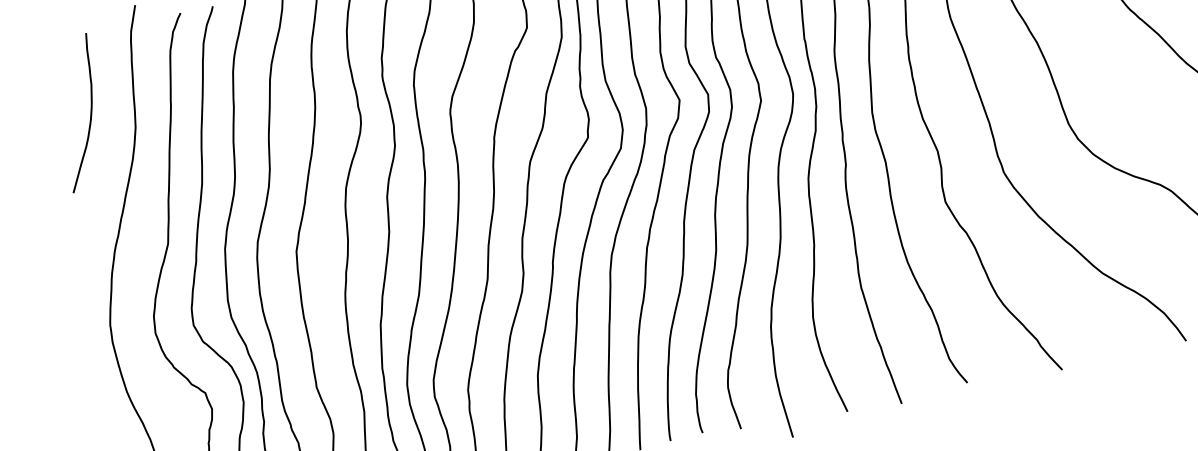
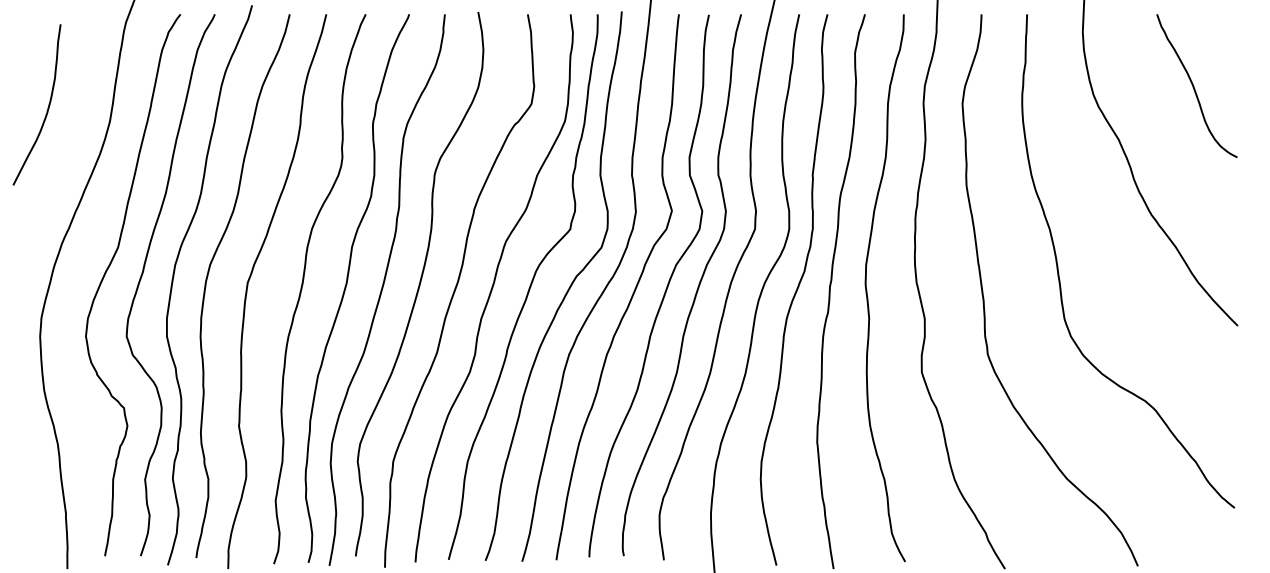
curve: (90, 113) -> (47, 107), moved

